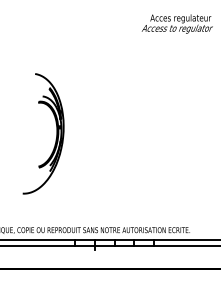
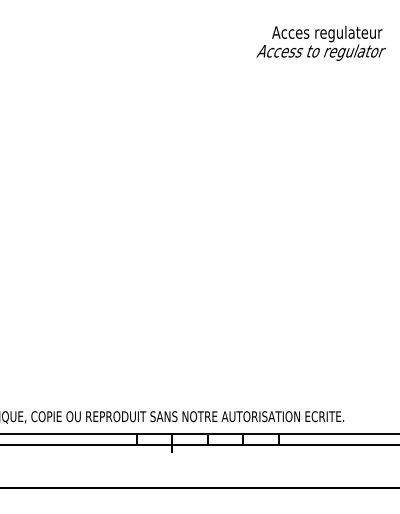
part: (56, 133) -> (102, 241), removed

